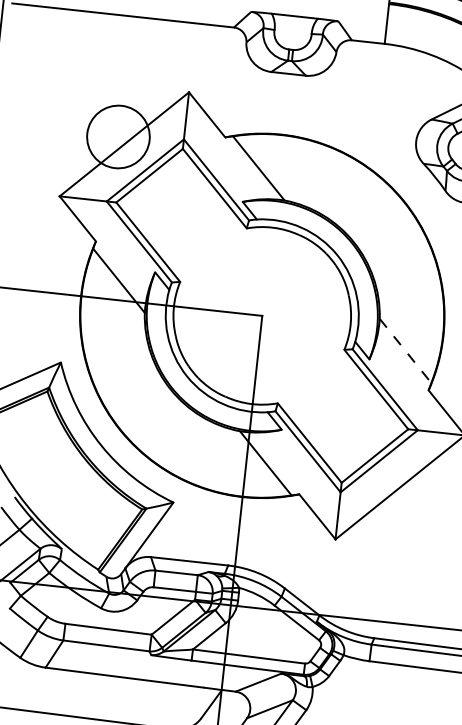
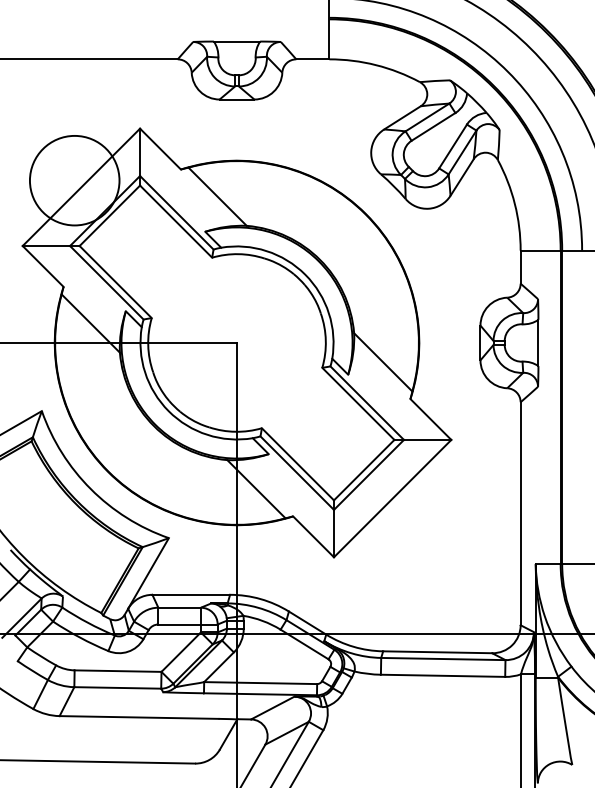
circle: (118, 136) -> (74, 180), size x1.43
line: (405, 351) -> (383, 362), dashed -> solid

